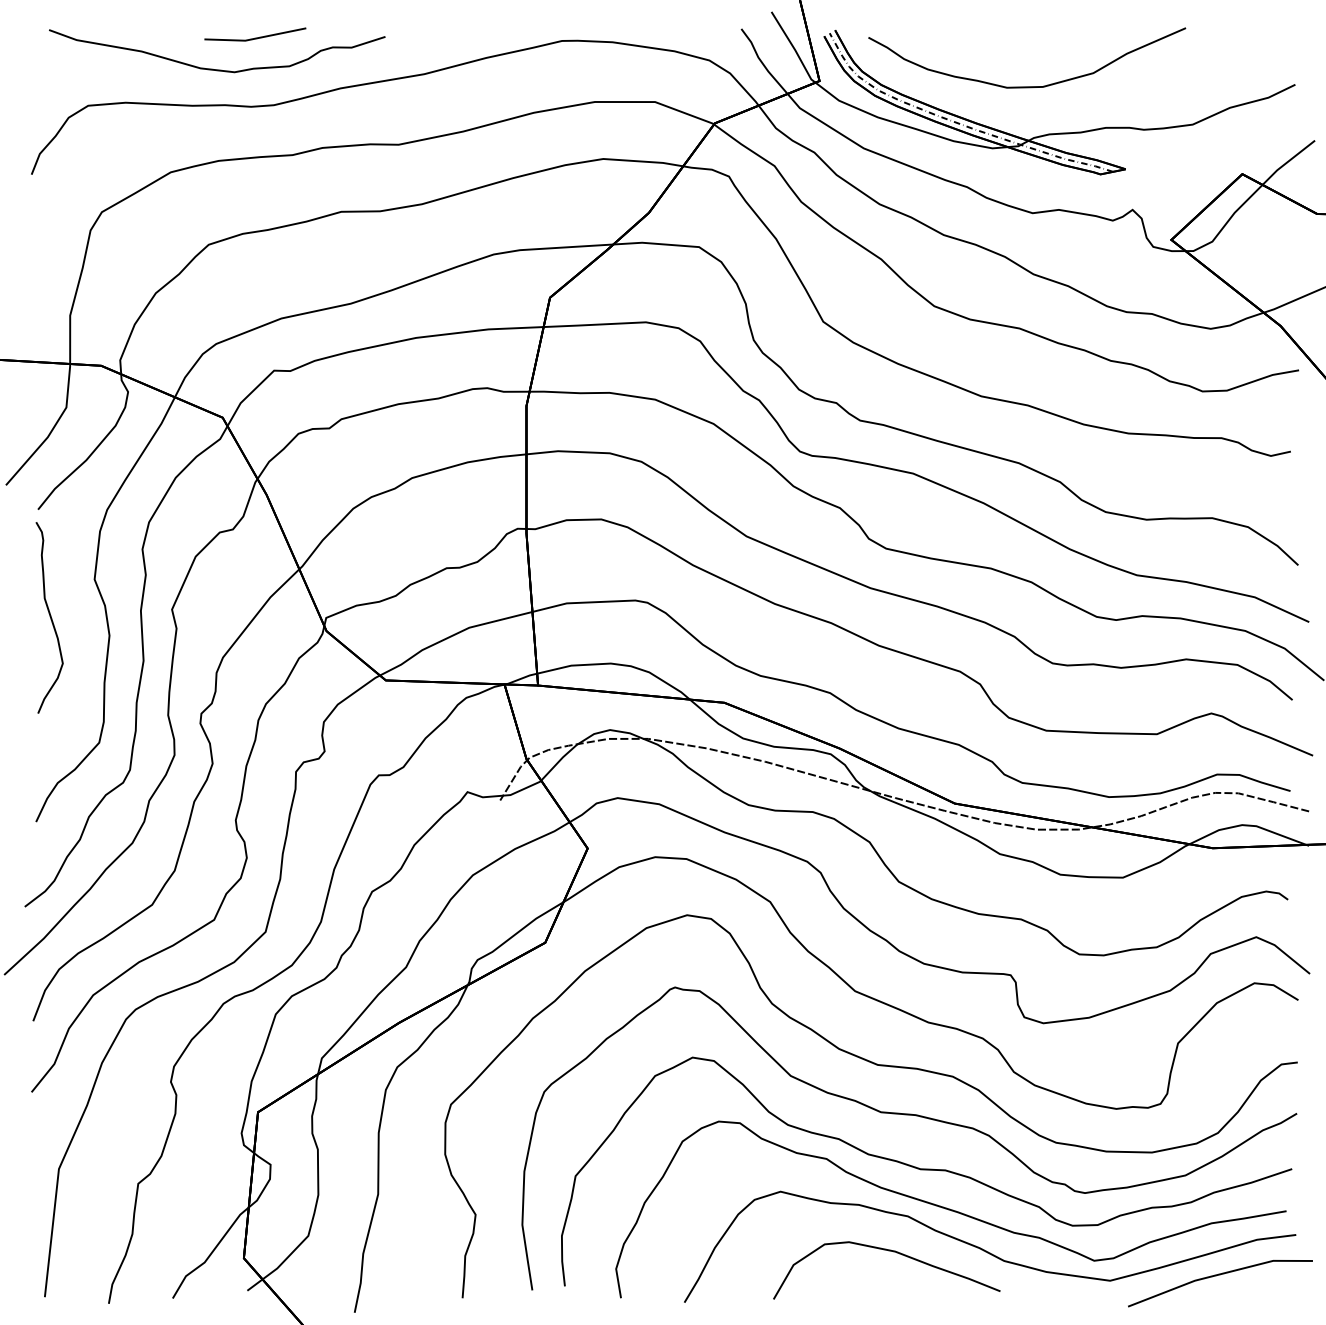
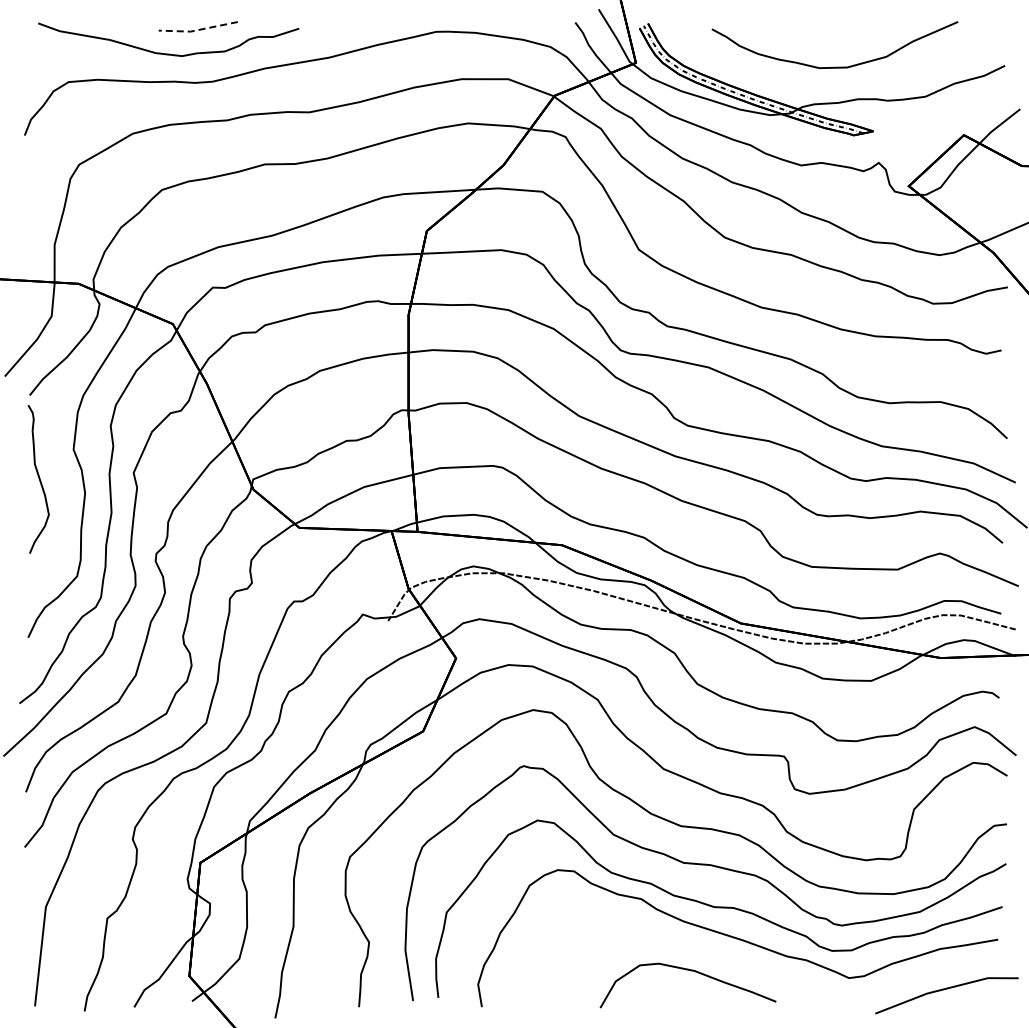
line: (255, 39) -> (198, 30), solid -> dashed
curve: (1026, 85) -> (834, 66), moved
curve: (987, 1250) -> (766, 970), removed

